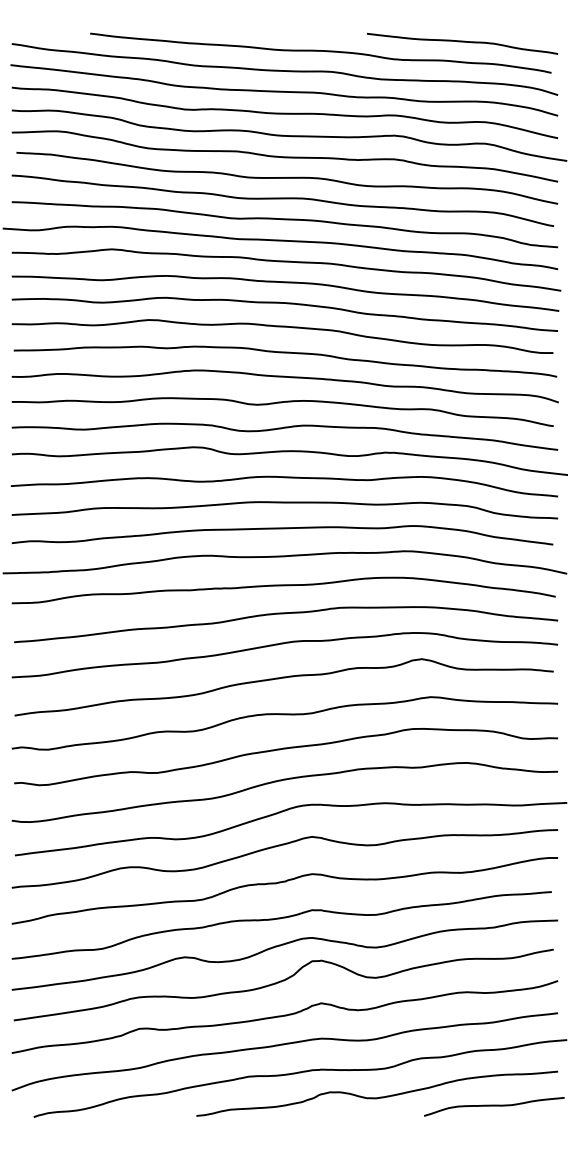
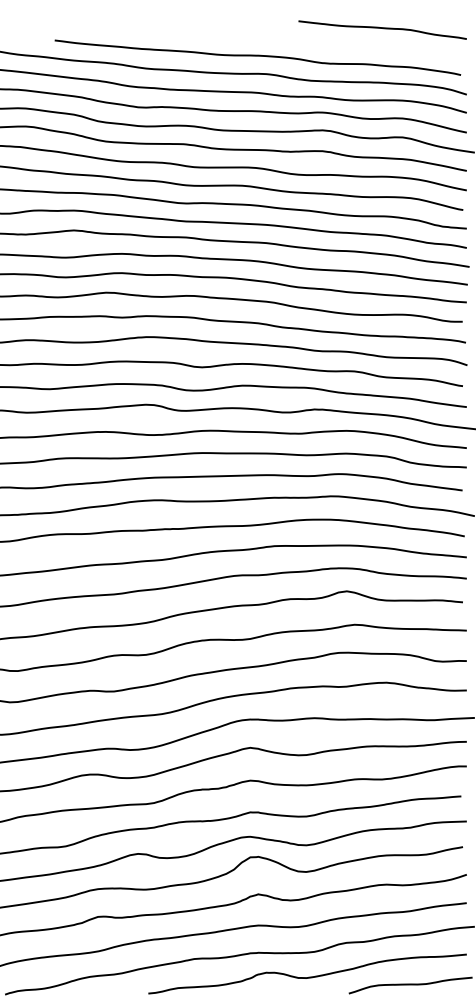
curve: (462, 42) -> (382, 28), moved

